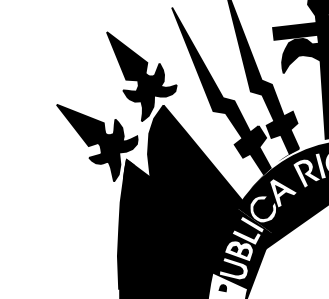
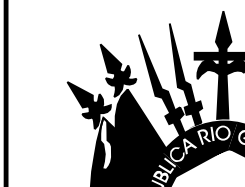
fill: (137, 204) -> (106, 143), removed

